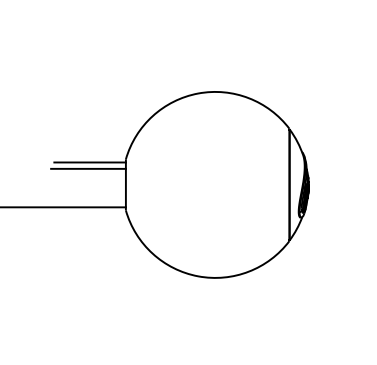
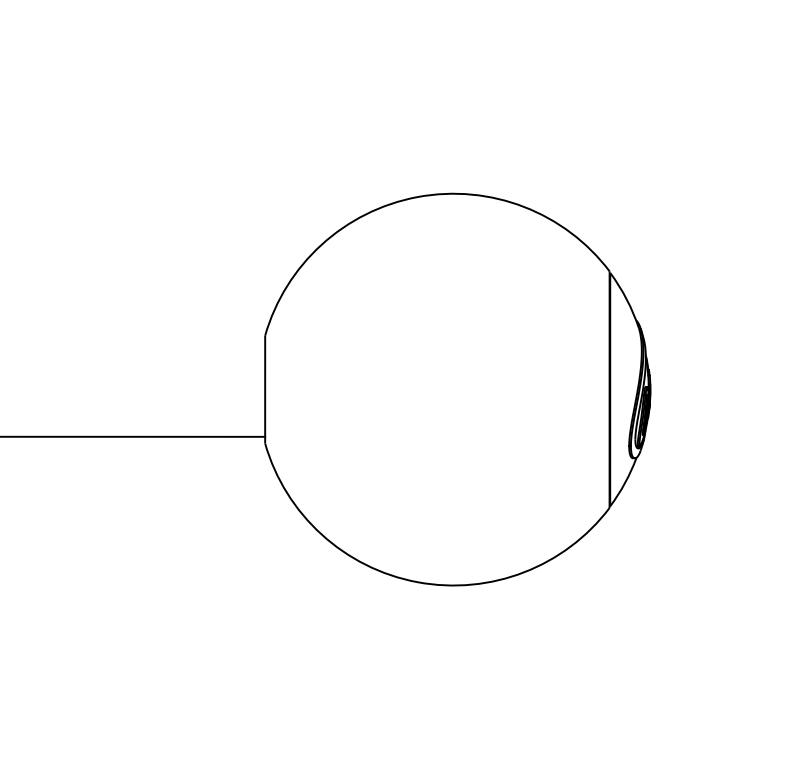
line: (89, 162) -> (188, 342), removed
line: (88, 168) -> (186, 355), removed

